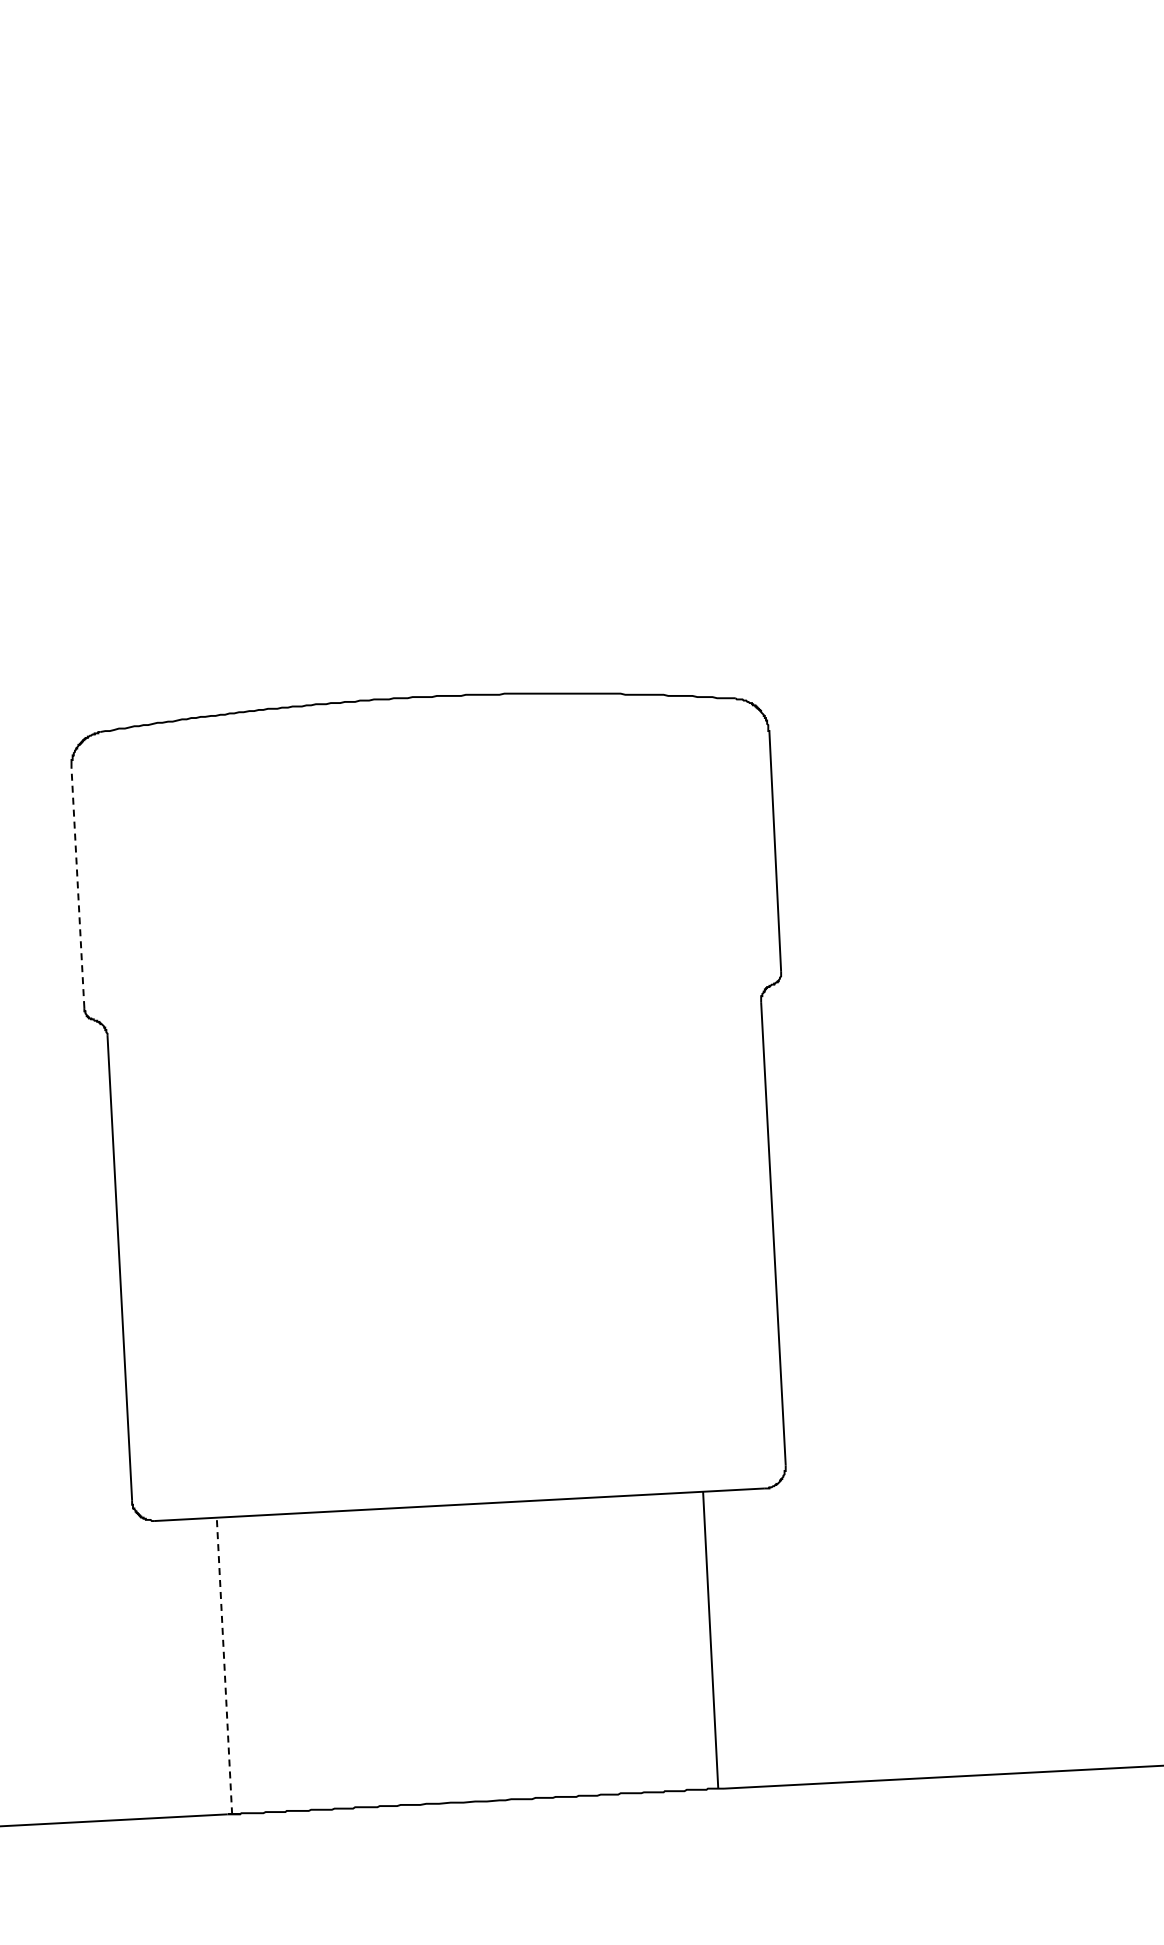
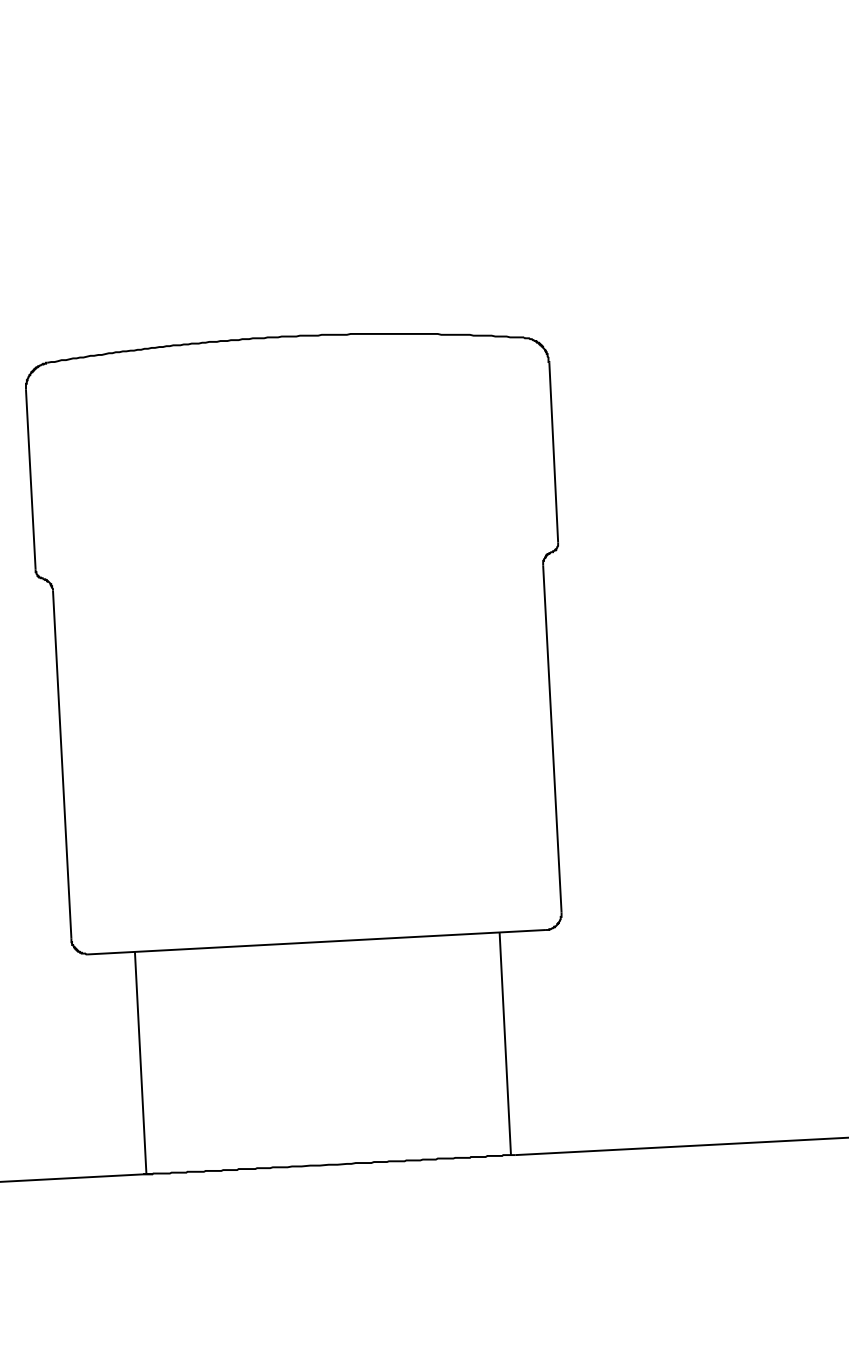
line: (77, 887) -> (30, 479), dashed -> solid
line: (224, 1665) -> (140, 1062), dashed -> solid

